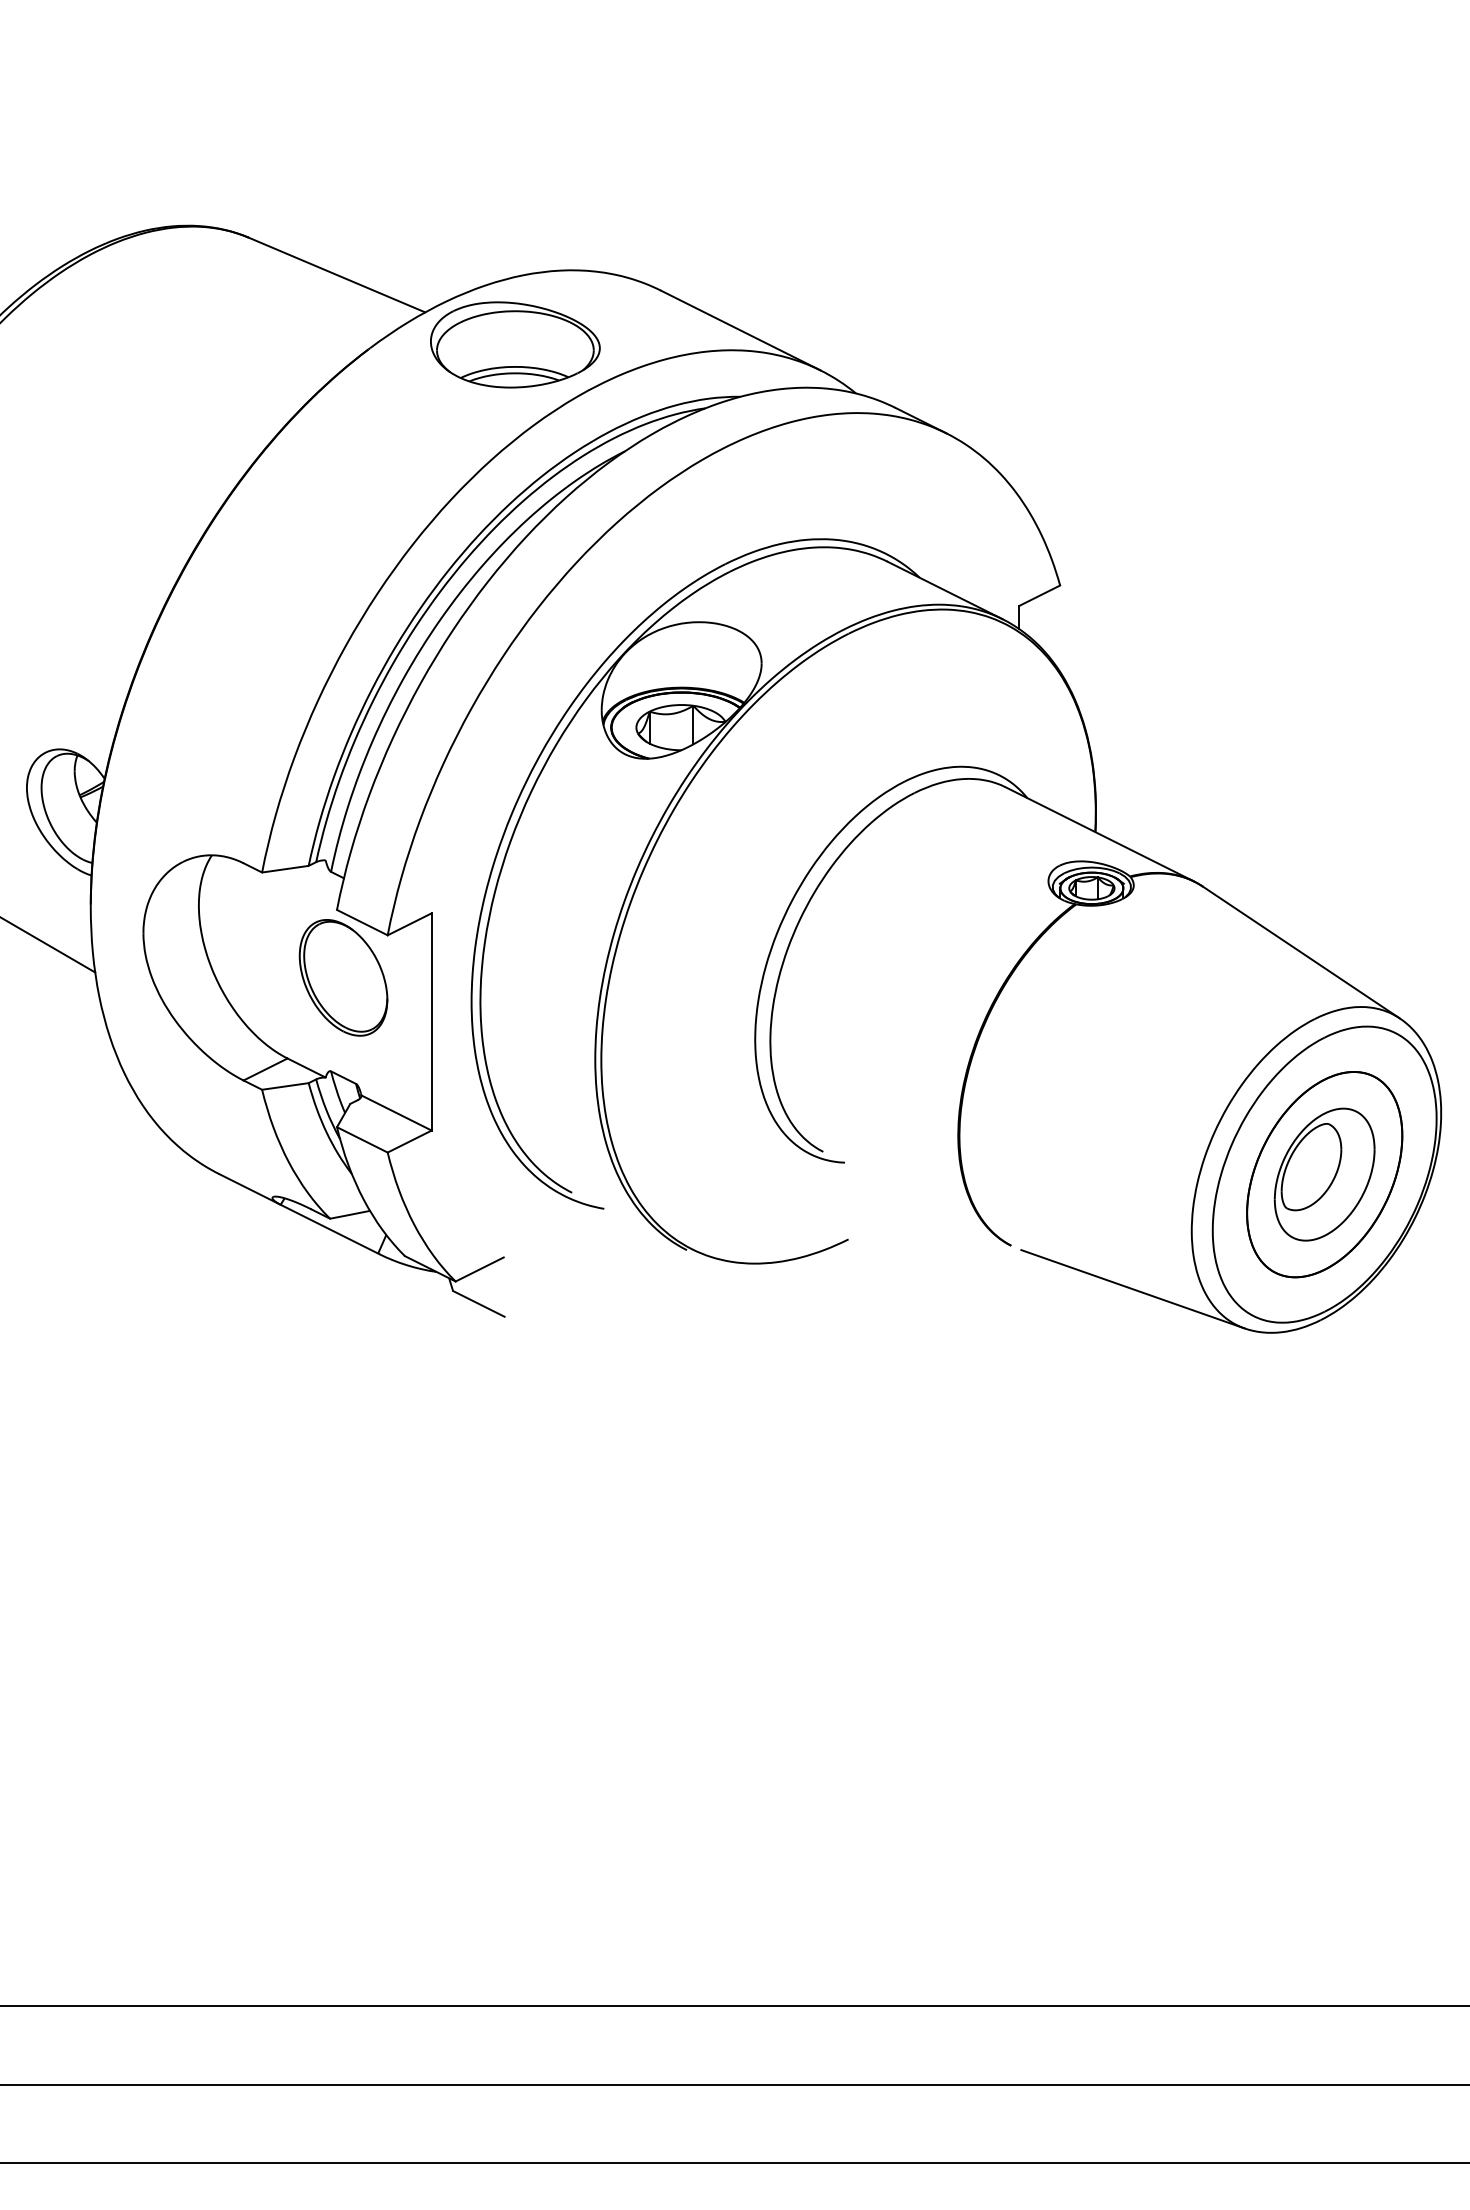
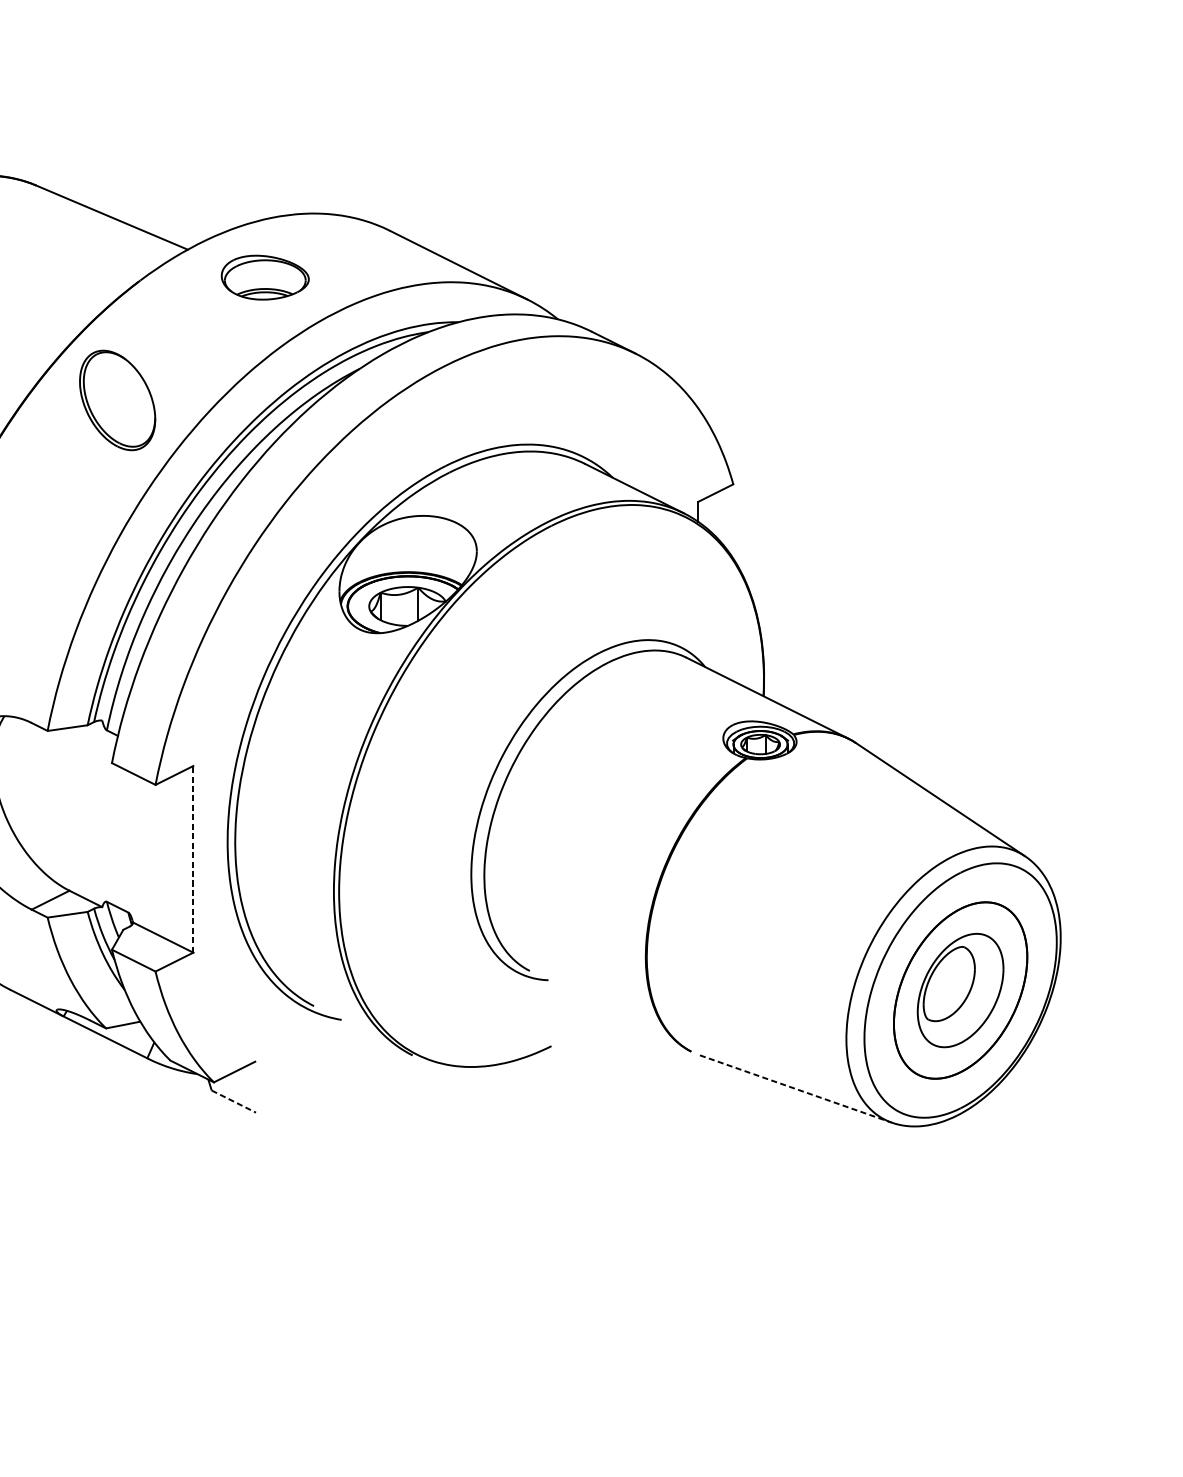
part: (515, 344) -> (265, 277), size x0.6
part: (343, 977) -> (117, 400), moved
line: (431, 1021) -> (193, 858), solid -> dashed
line: (1133, 1289) -> (796, 1089), solid -> dashed
line: (478, 1303) -> (233, 1101), solid -> dashed

